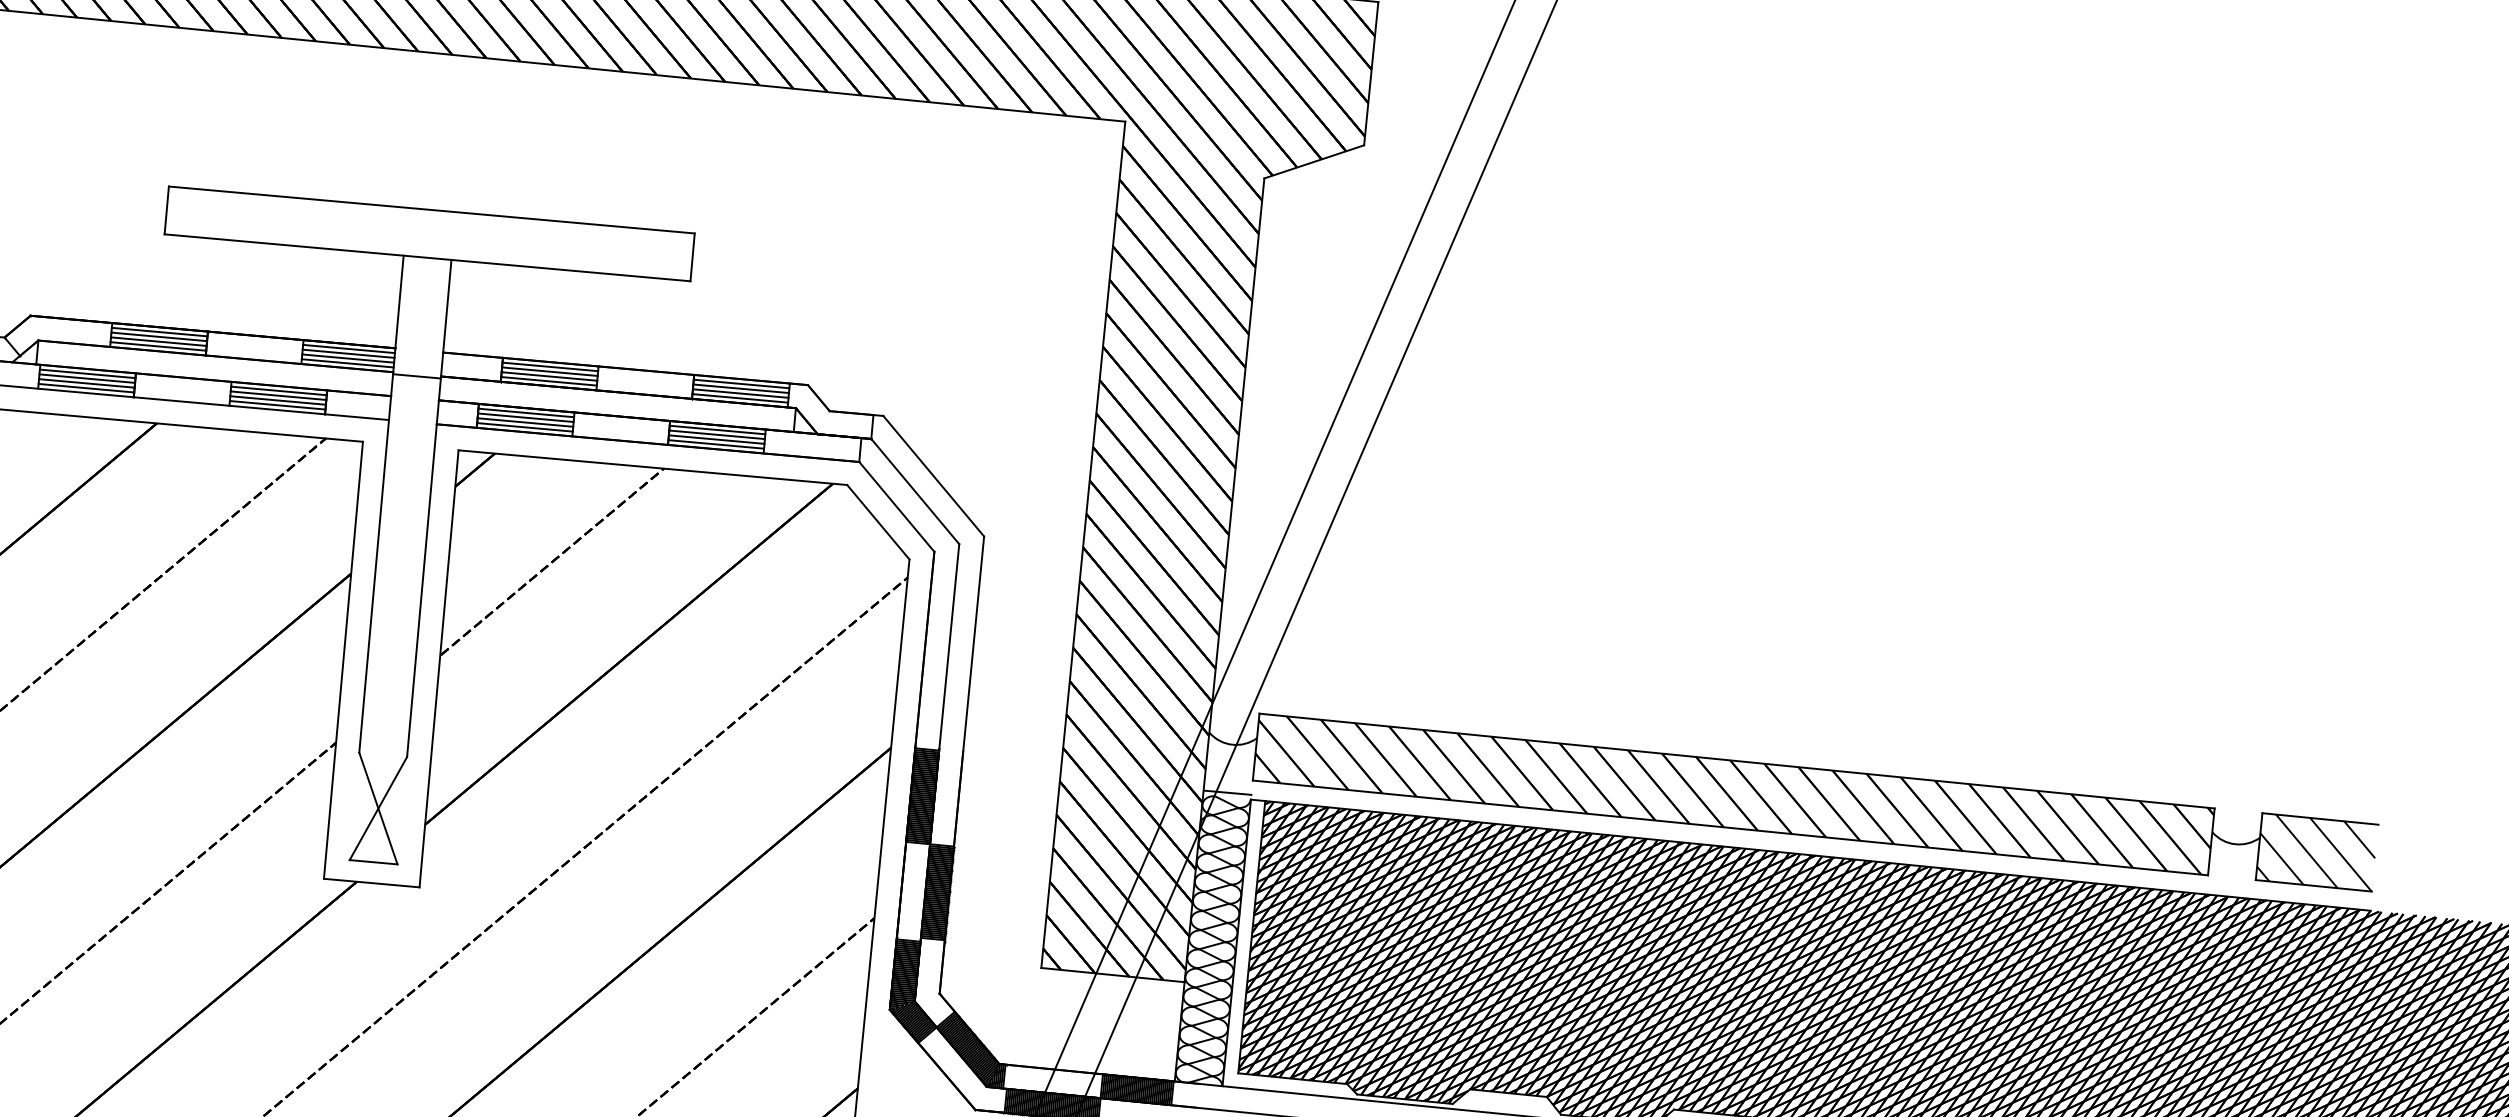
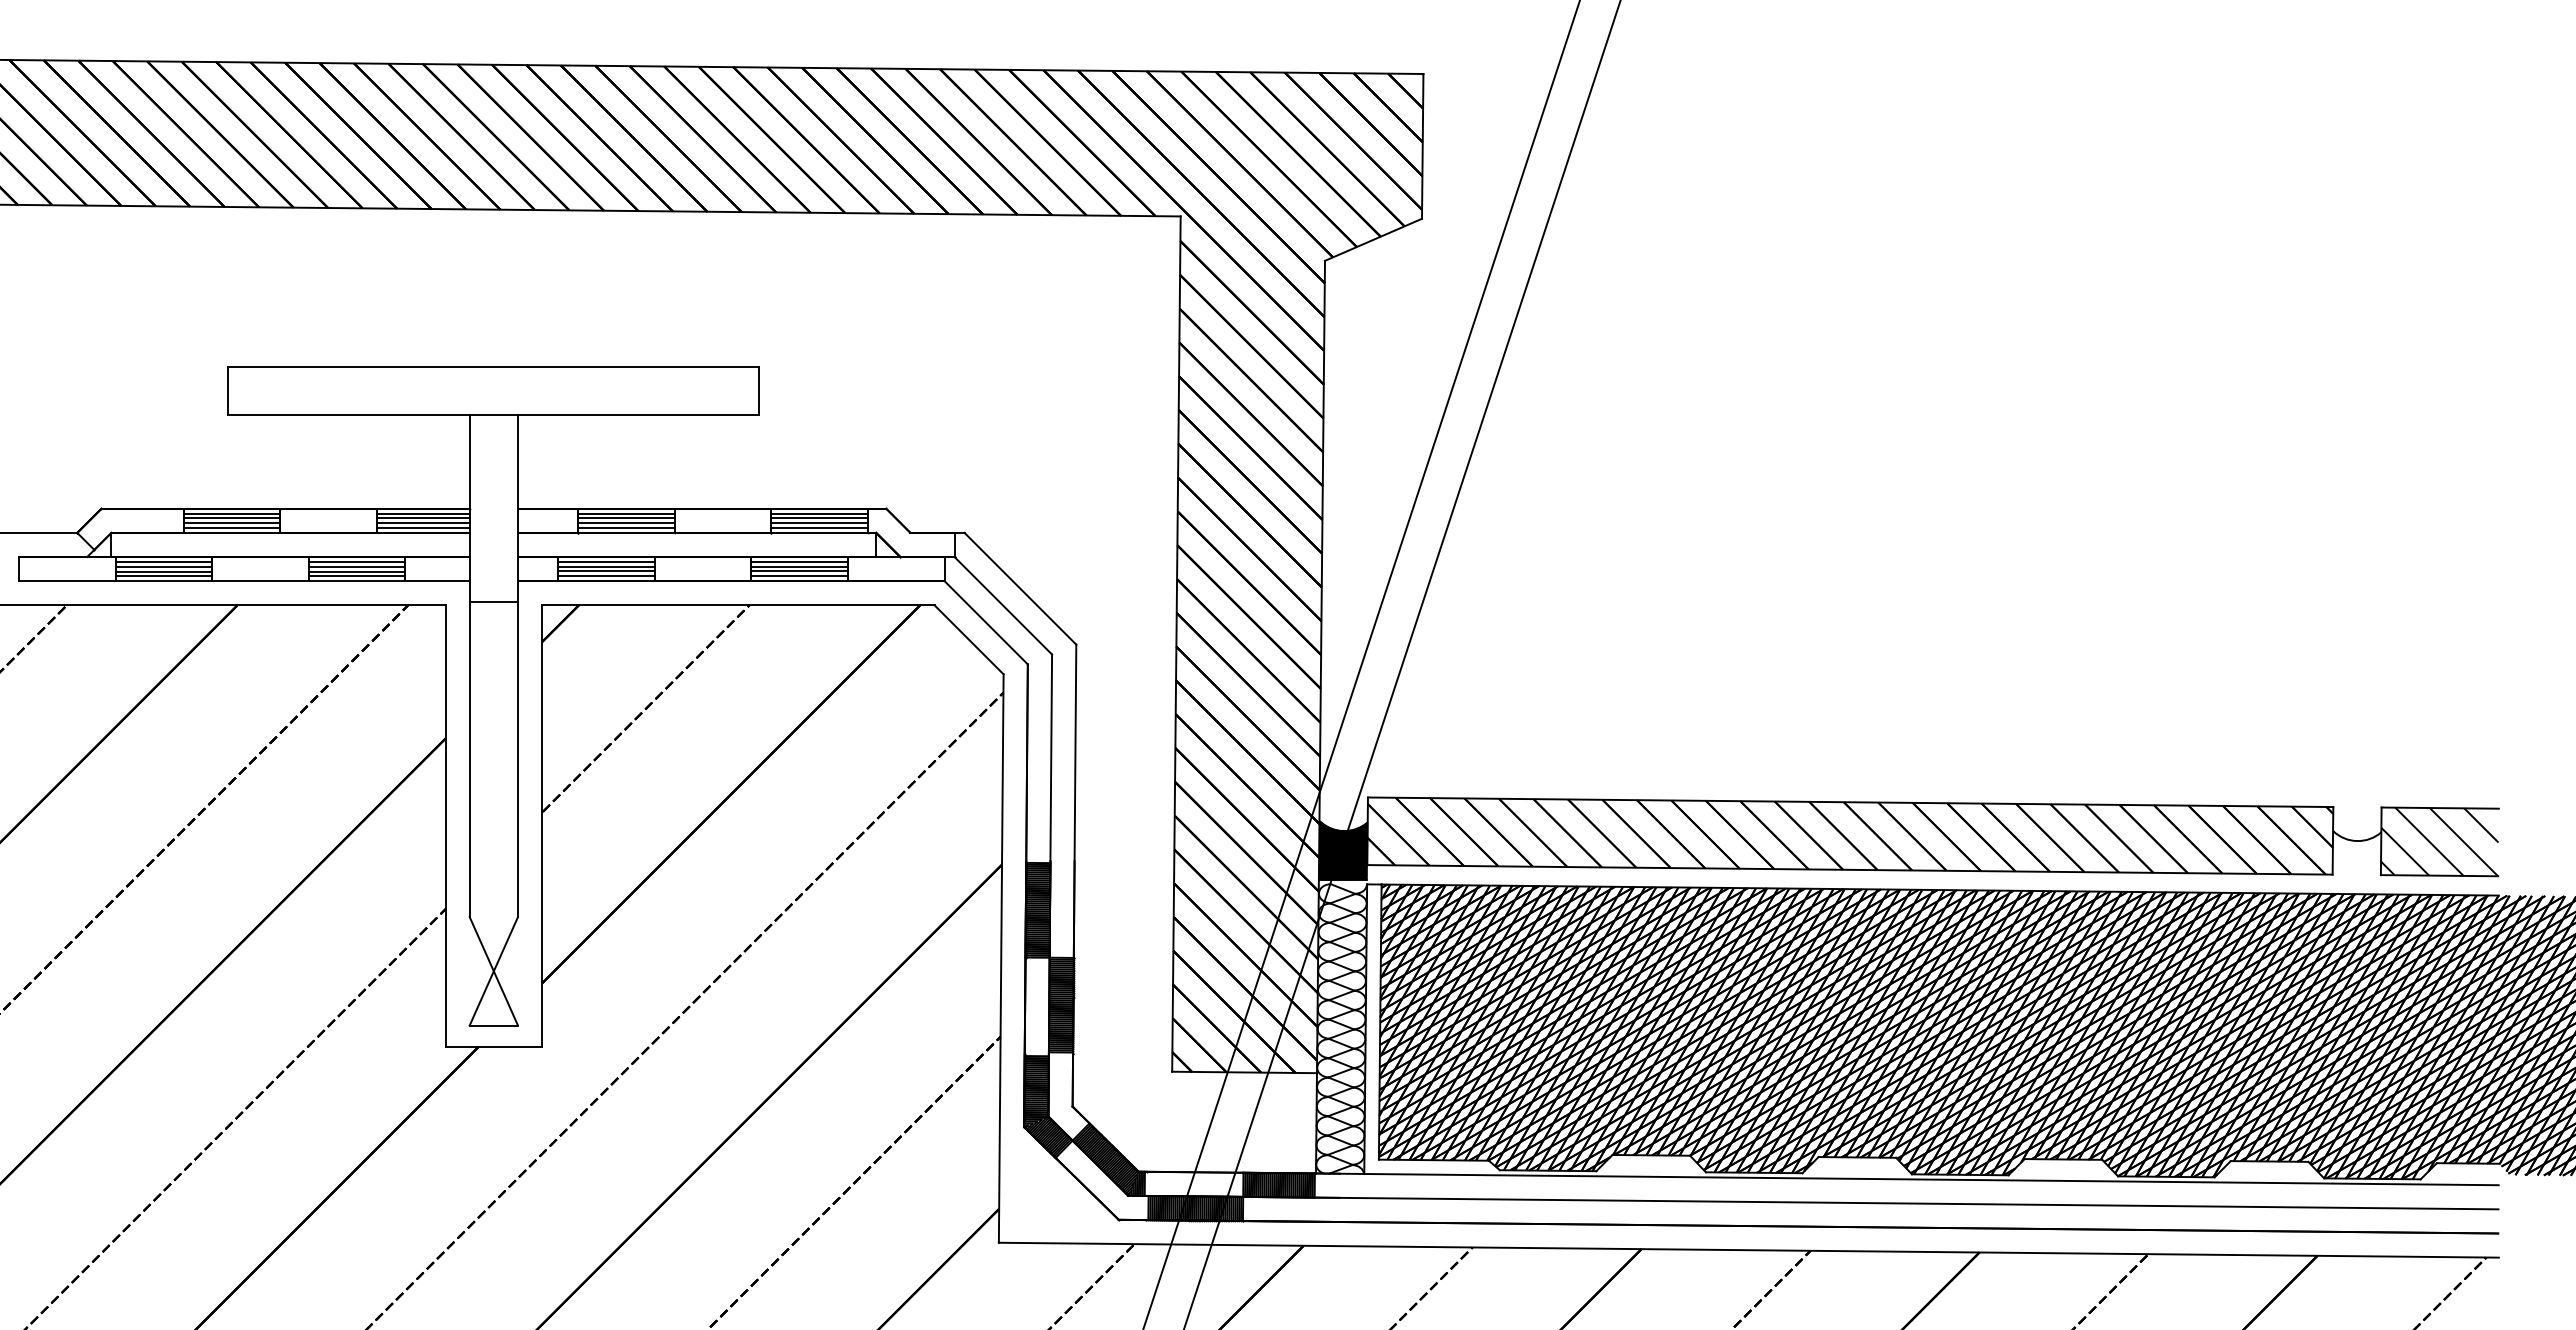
line: (416, 375) -> (493, 601), moved
hatch: (1230, 764) -> (1343, 850), added

